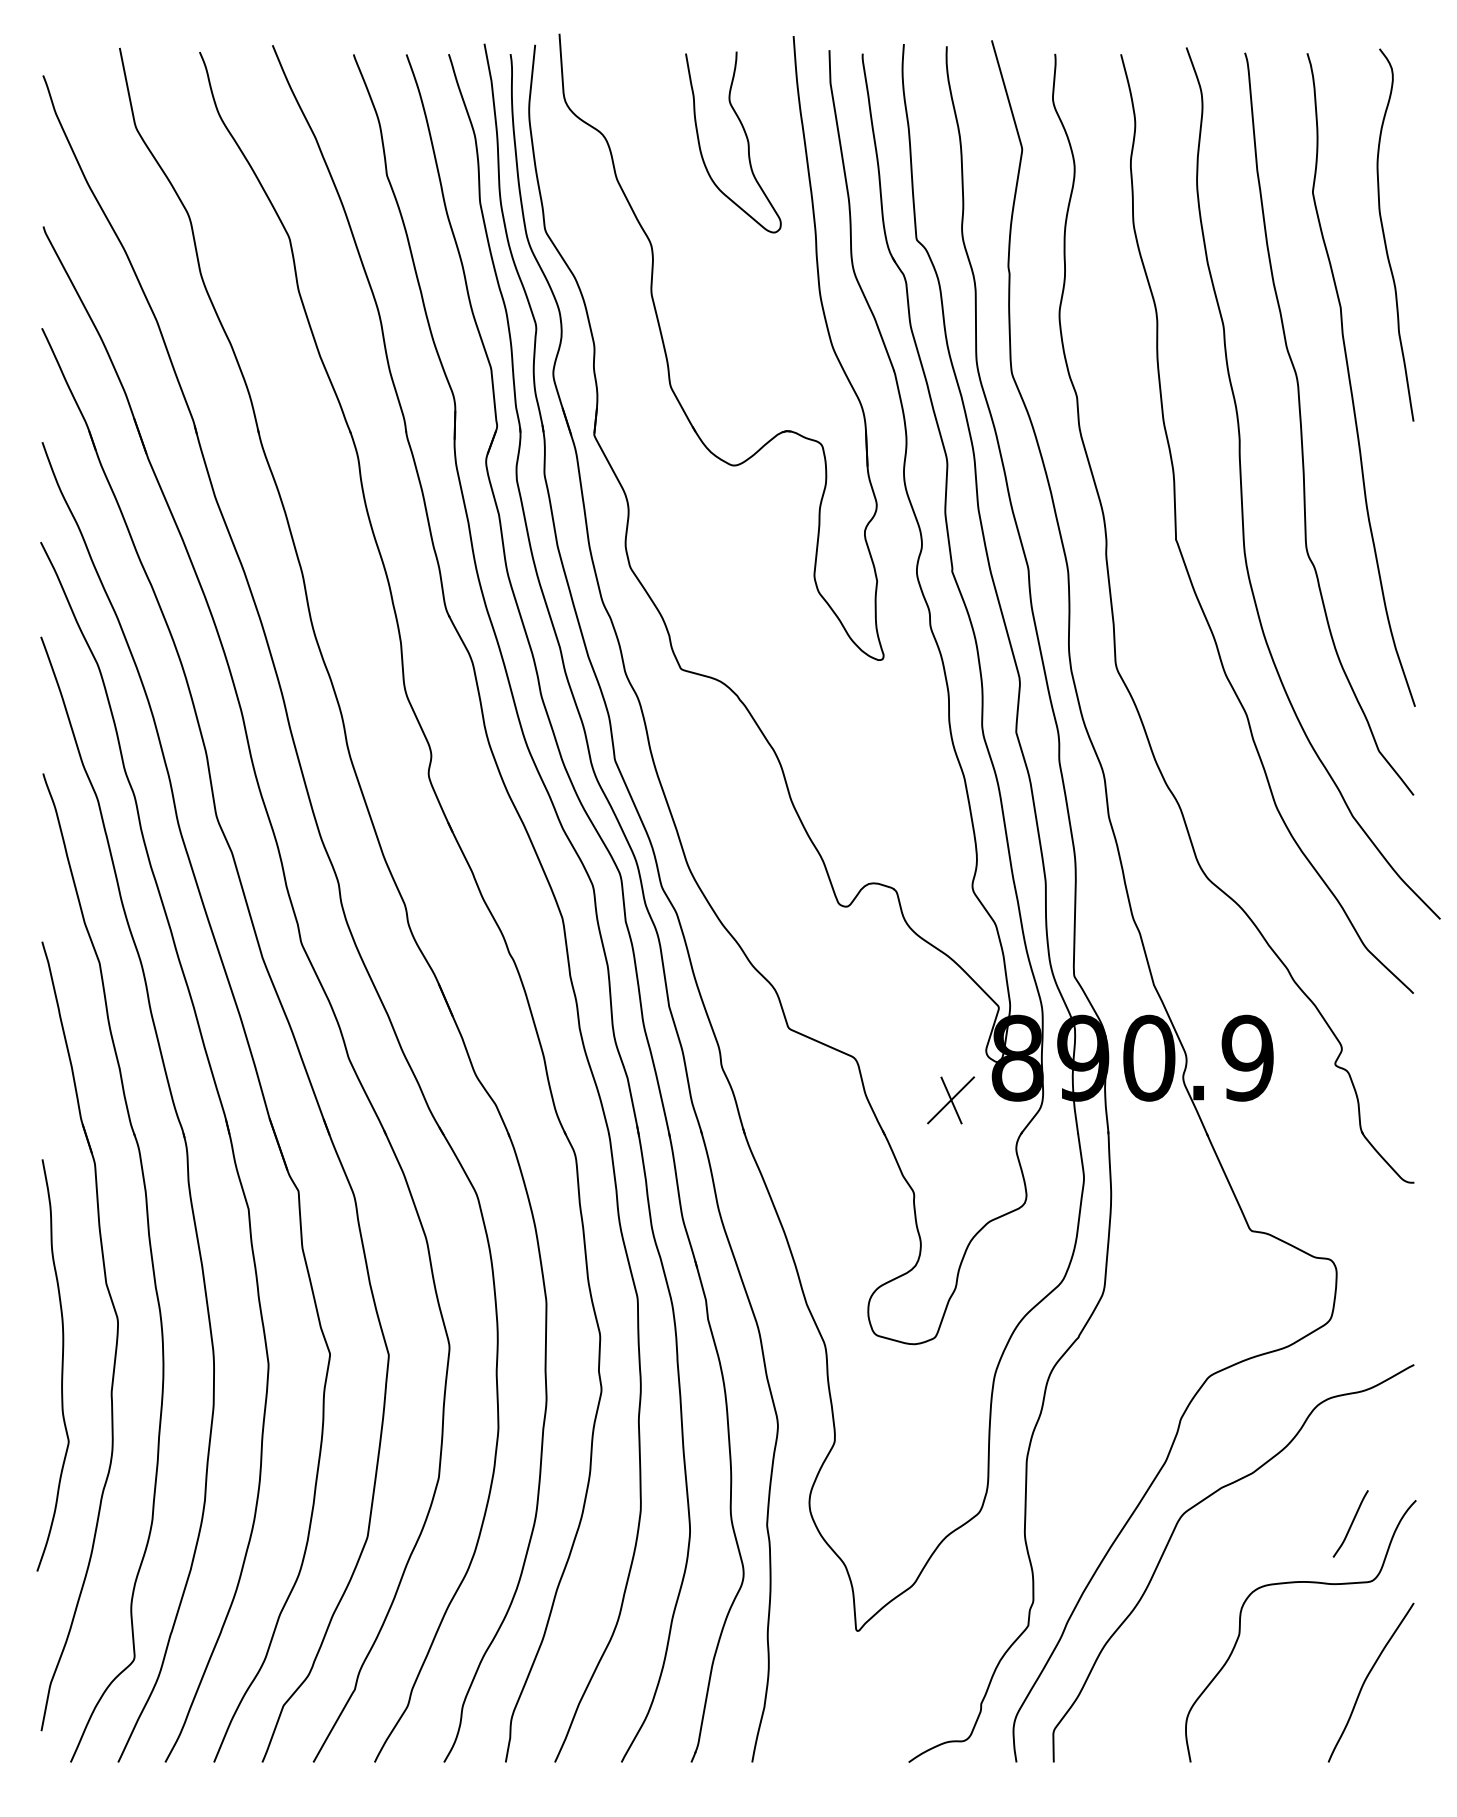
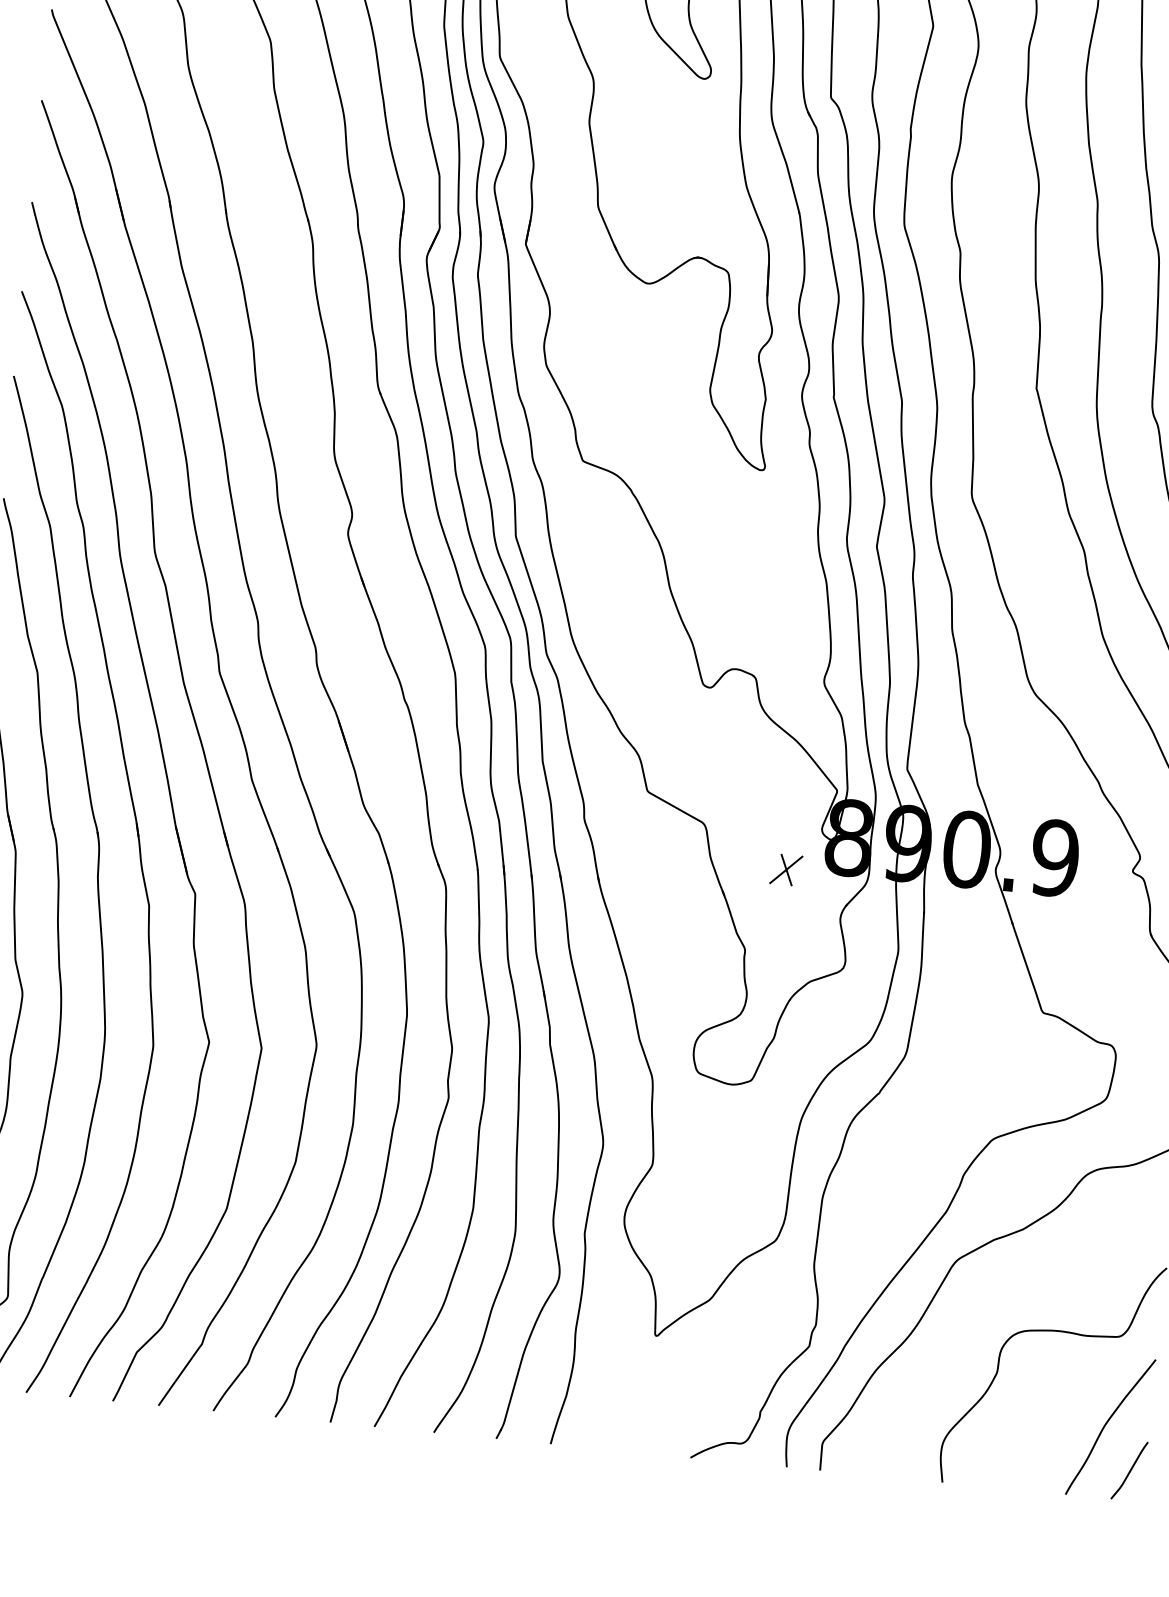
part: (950, 1100) -> (785, 869), size x0.71
curve: (1351, 1523) -> (1130, 1470), moved

